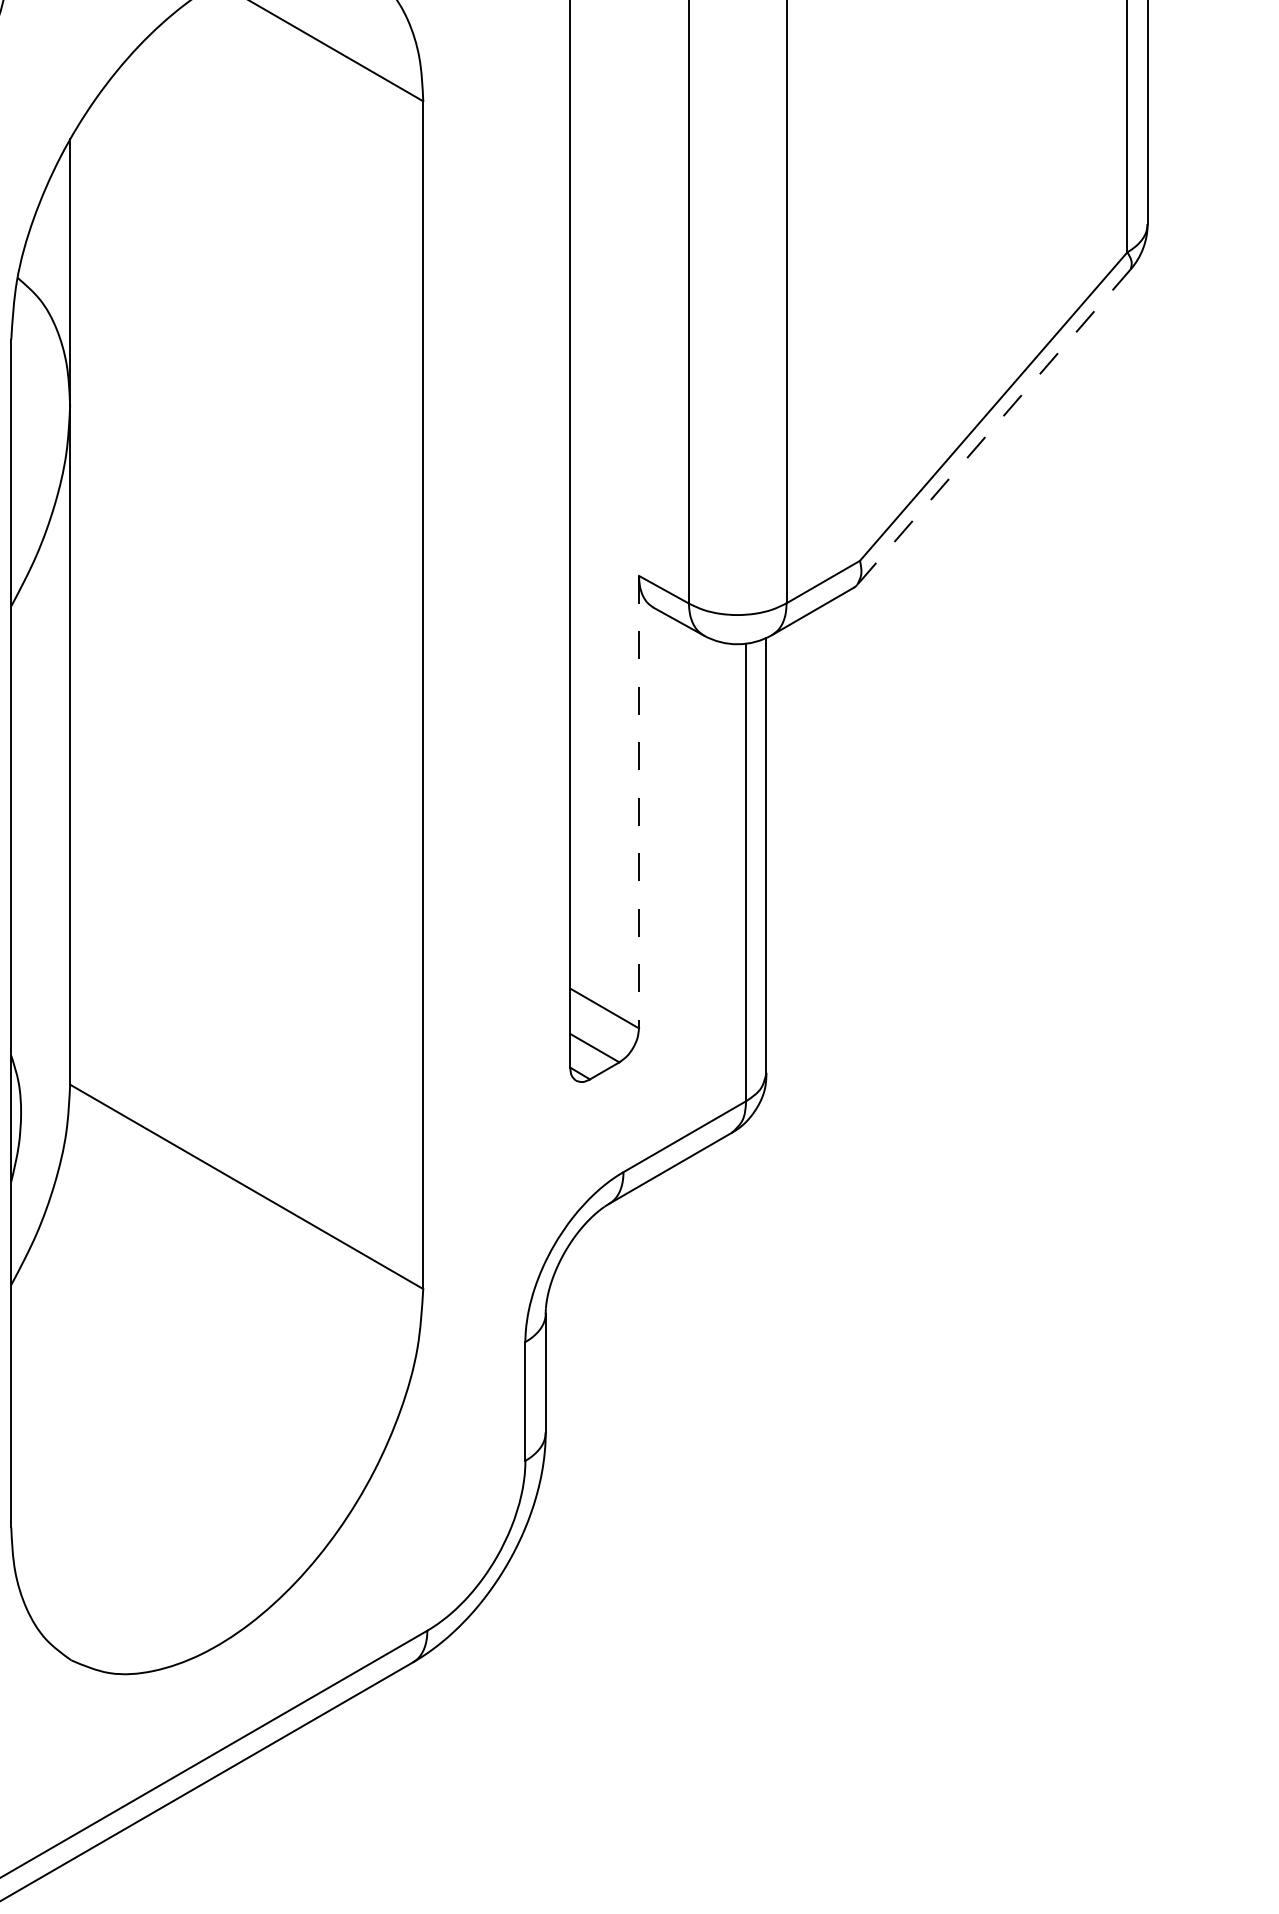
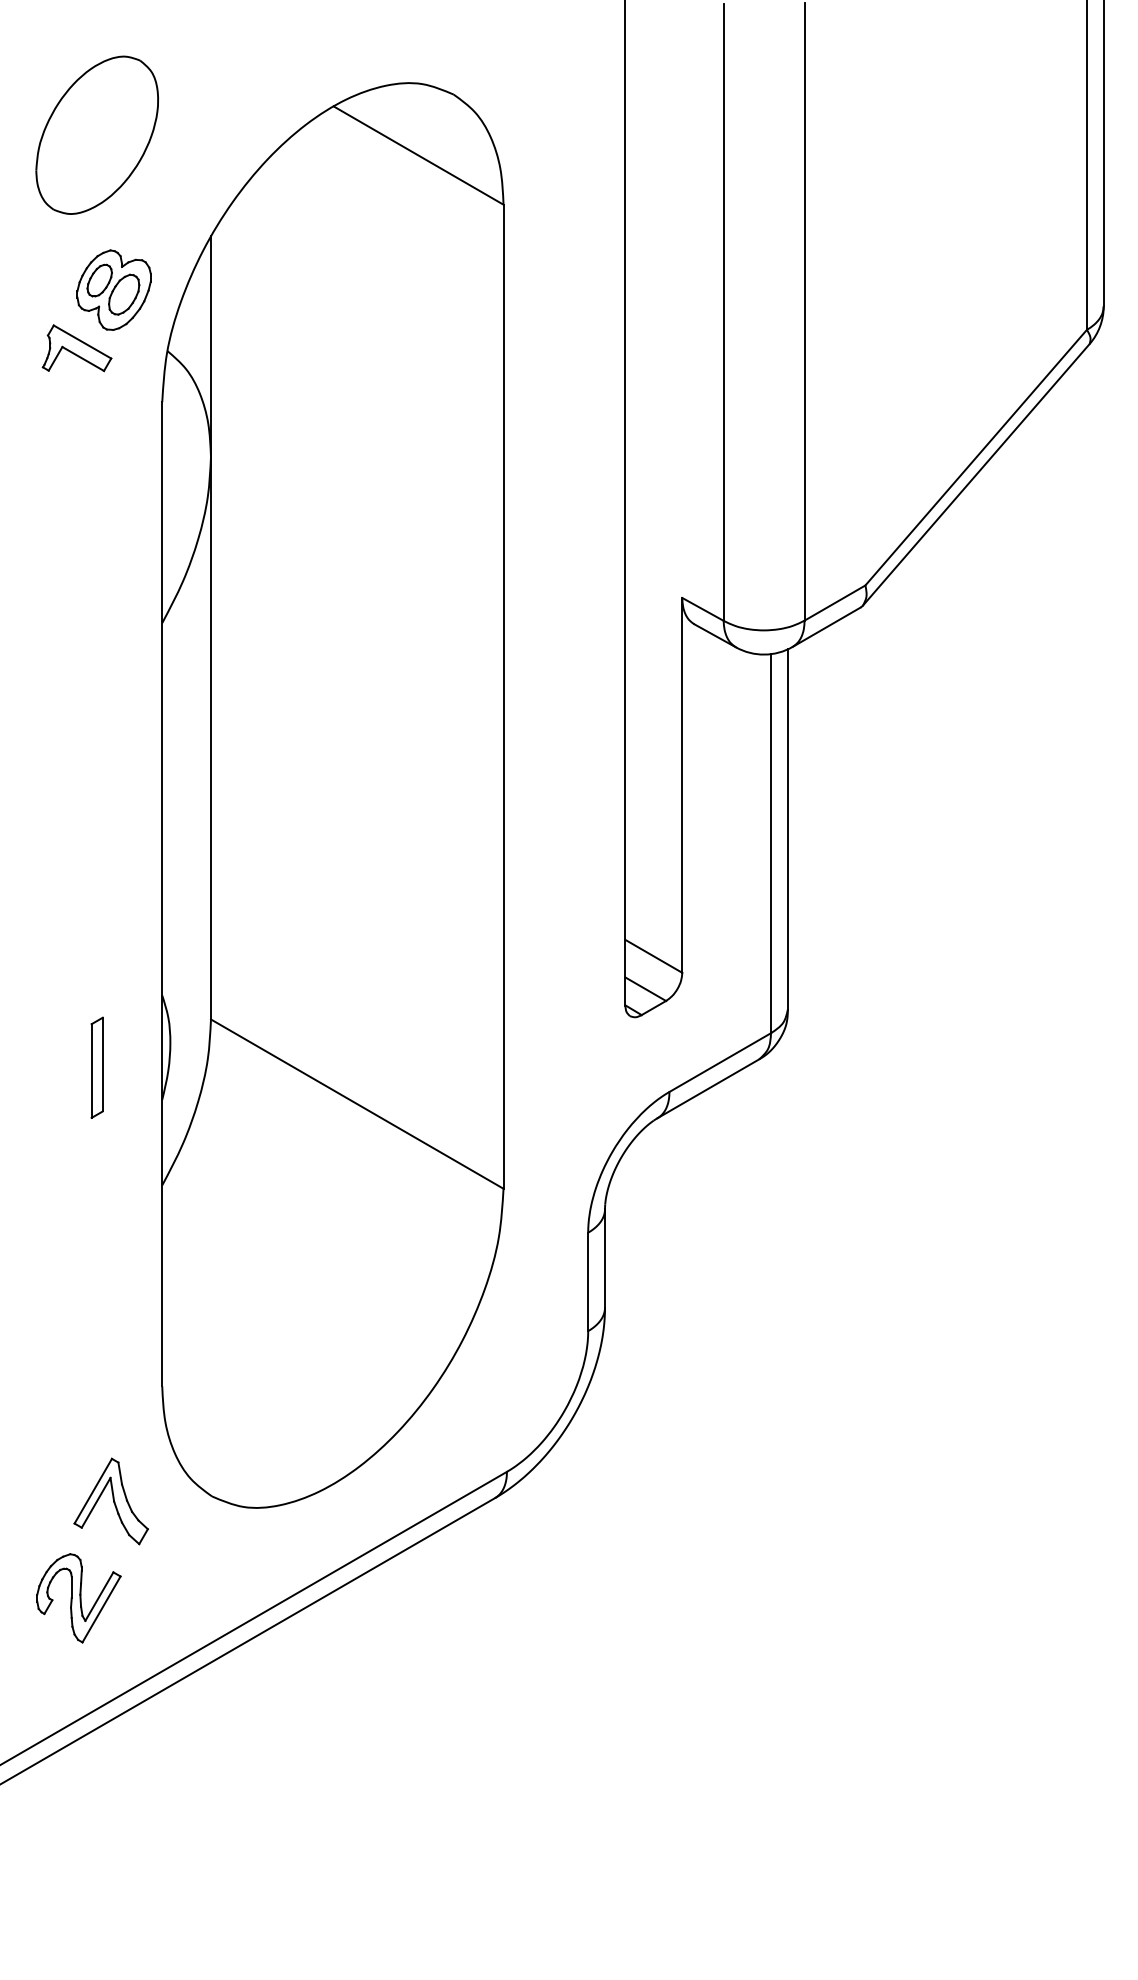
line: (994, 428) -> (976, 475), dashed -> solid
line: (639, 802) -> (682, 785), dashed -> solid

